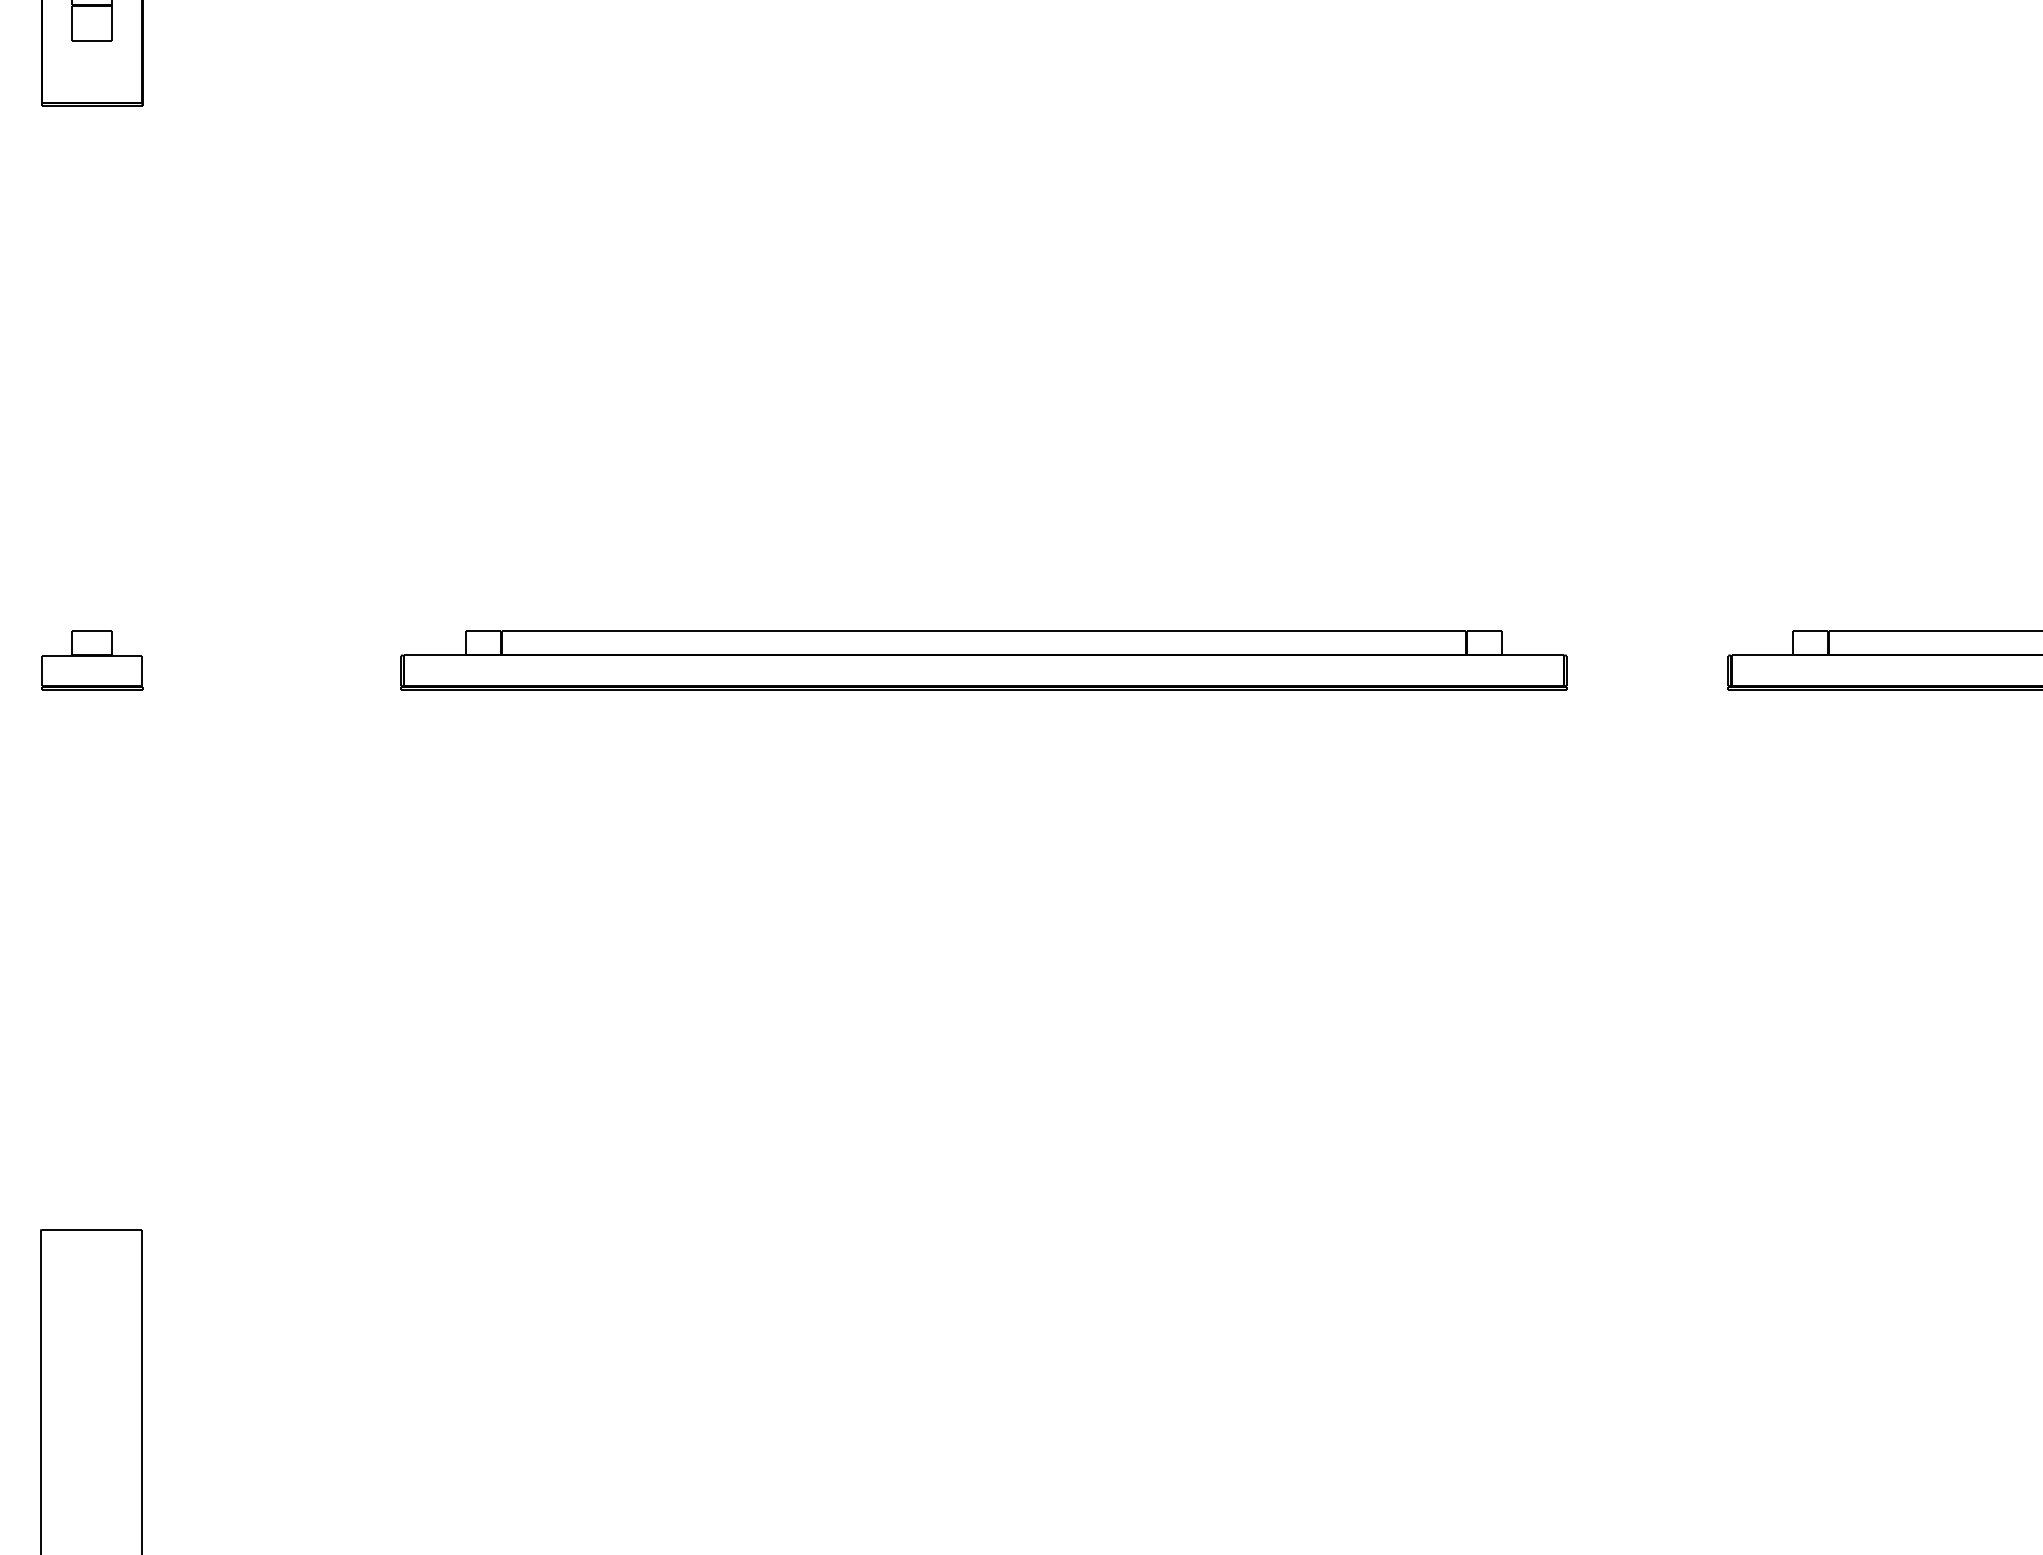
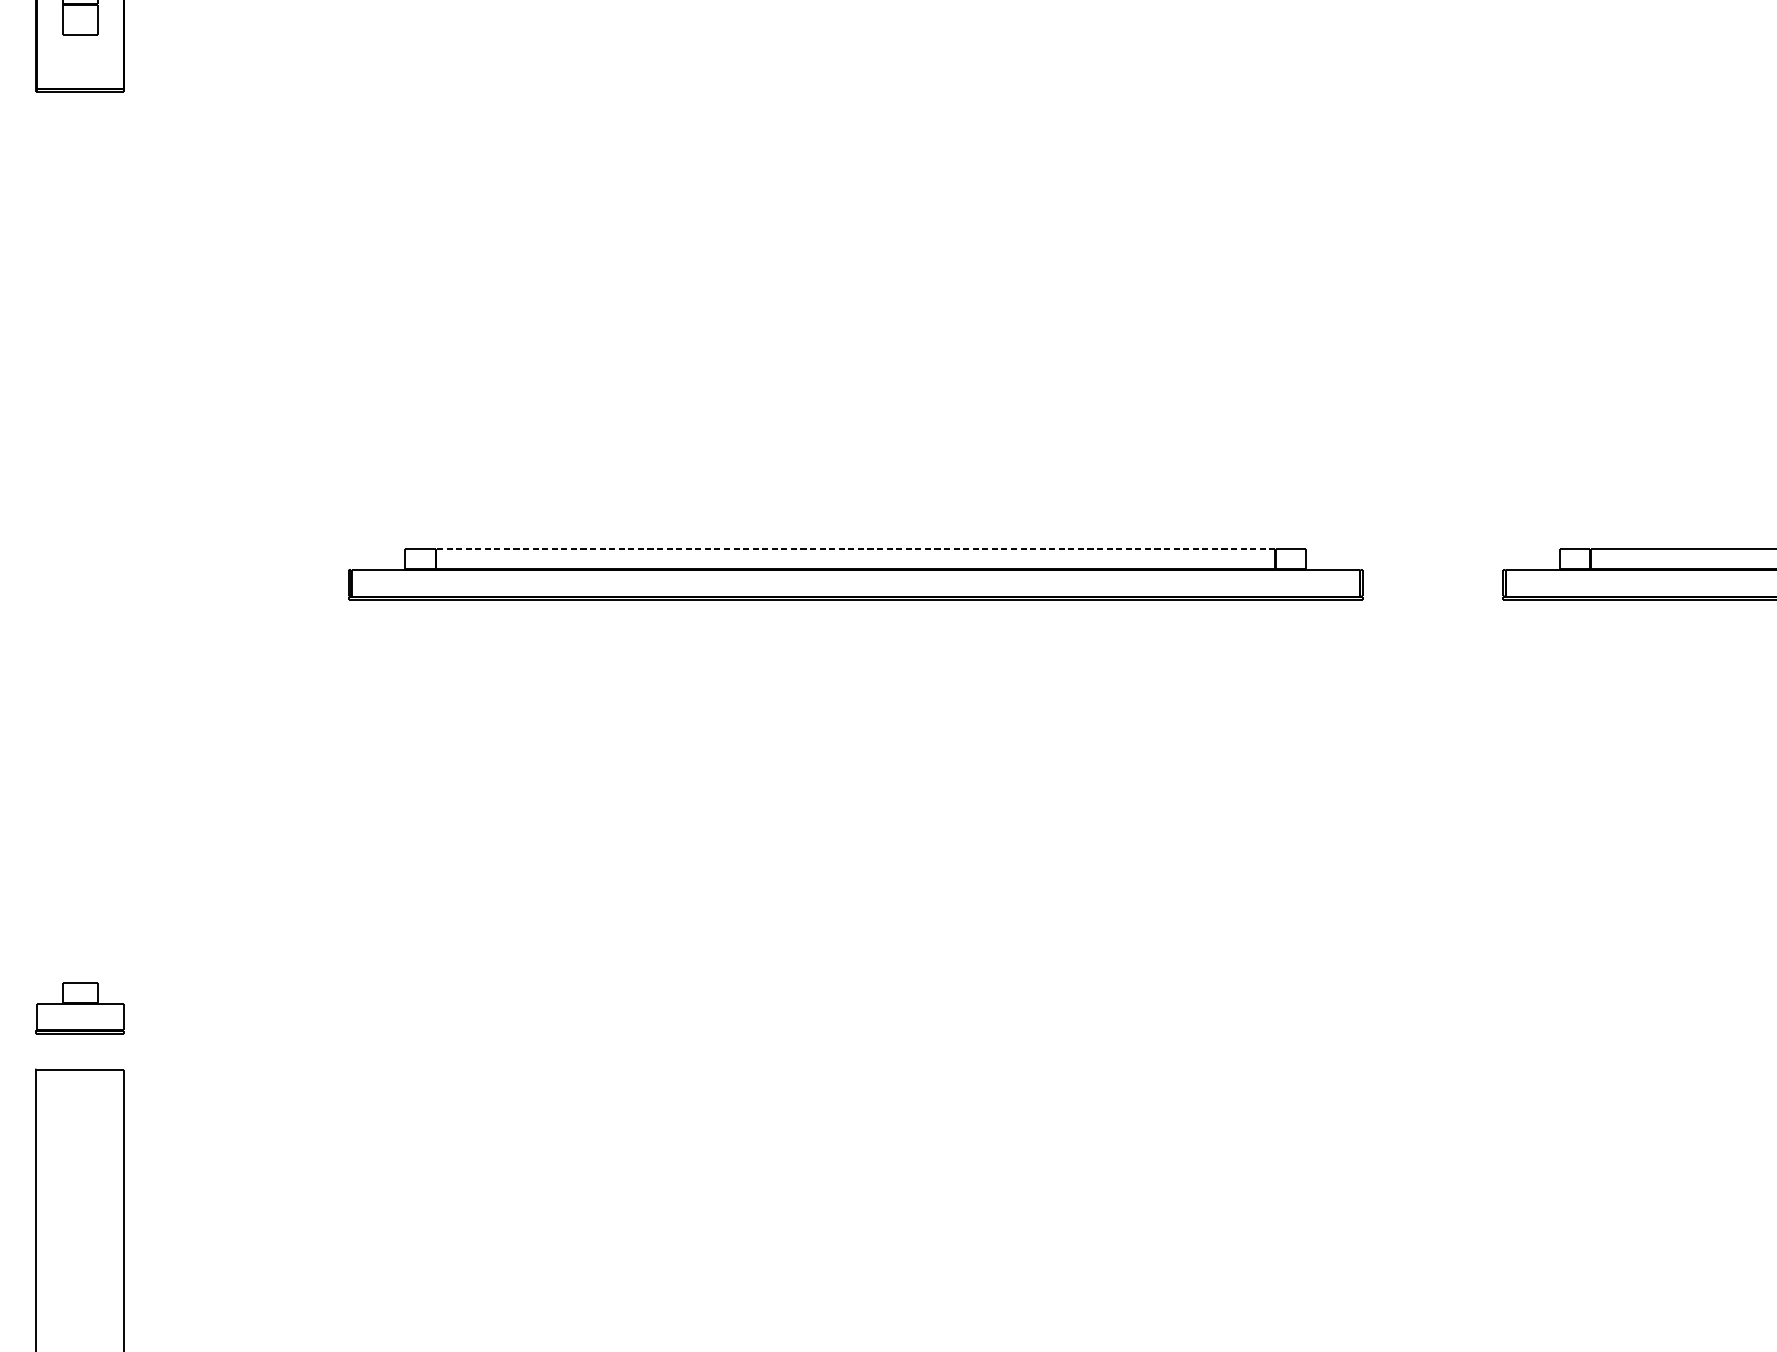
line: (983, 631) -> (855, 549), solid -> dashed
part: (92, 660) -> (80, 1008), moved

